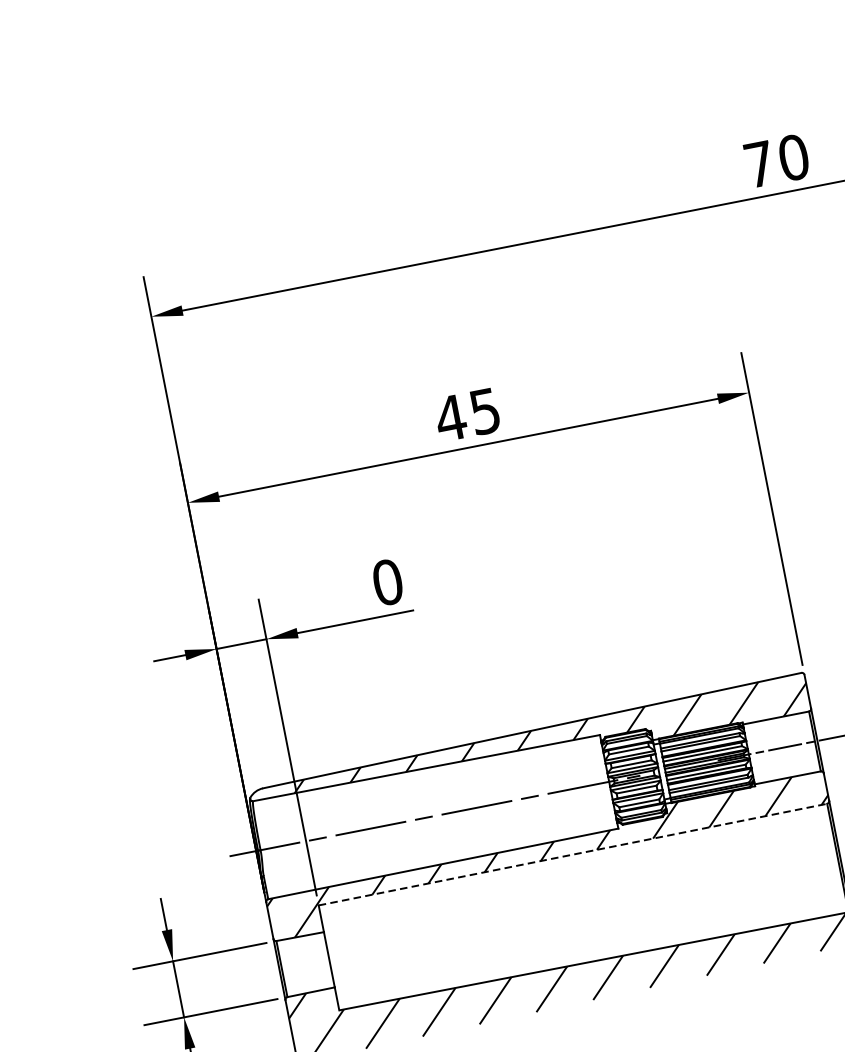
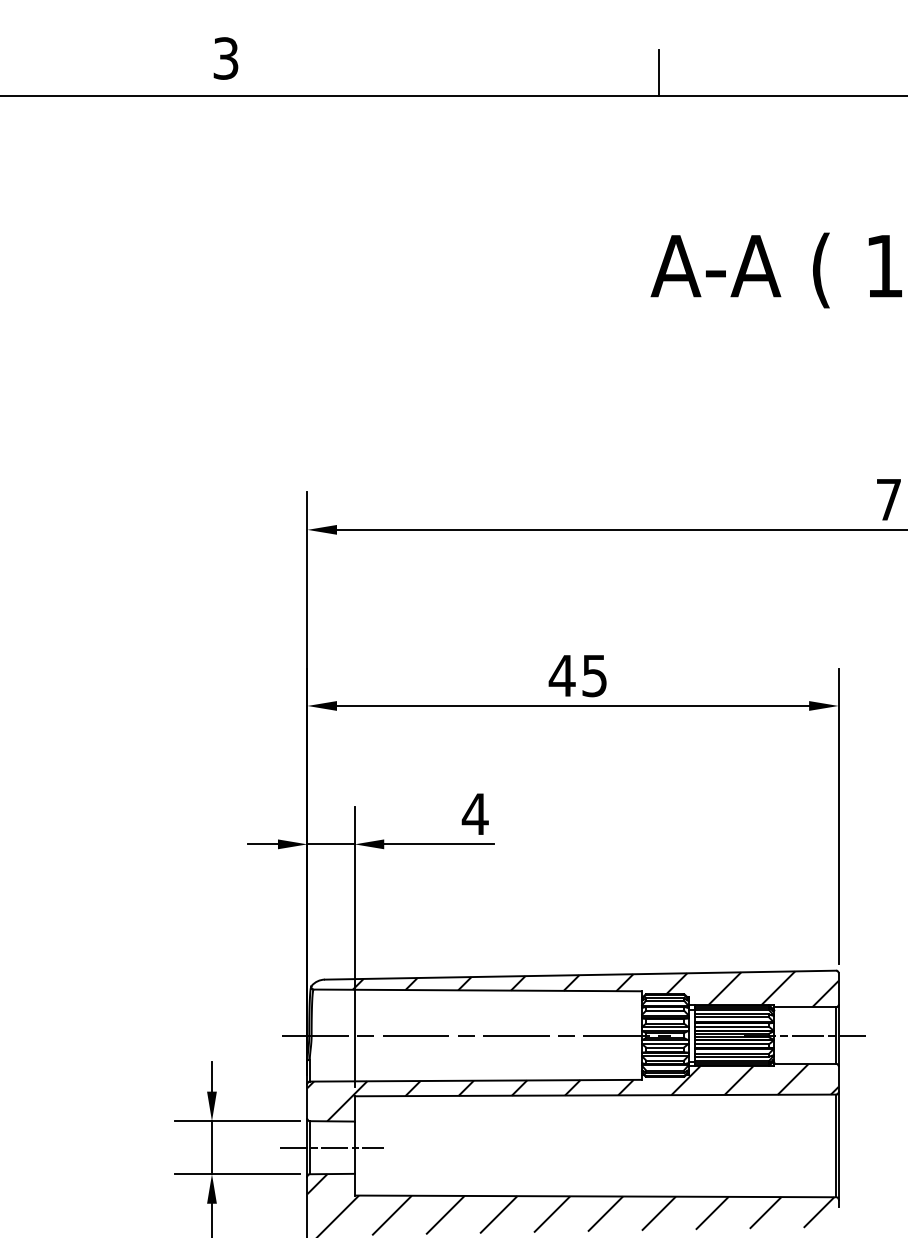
text: (386, 581) -> (474, 813), 0 -> 4
line: (572, 854) -> (595, 1095), dashed -> solid
line: (305, 964) -> (332, 1147), added

